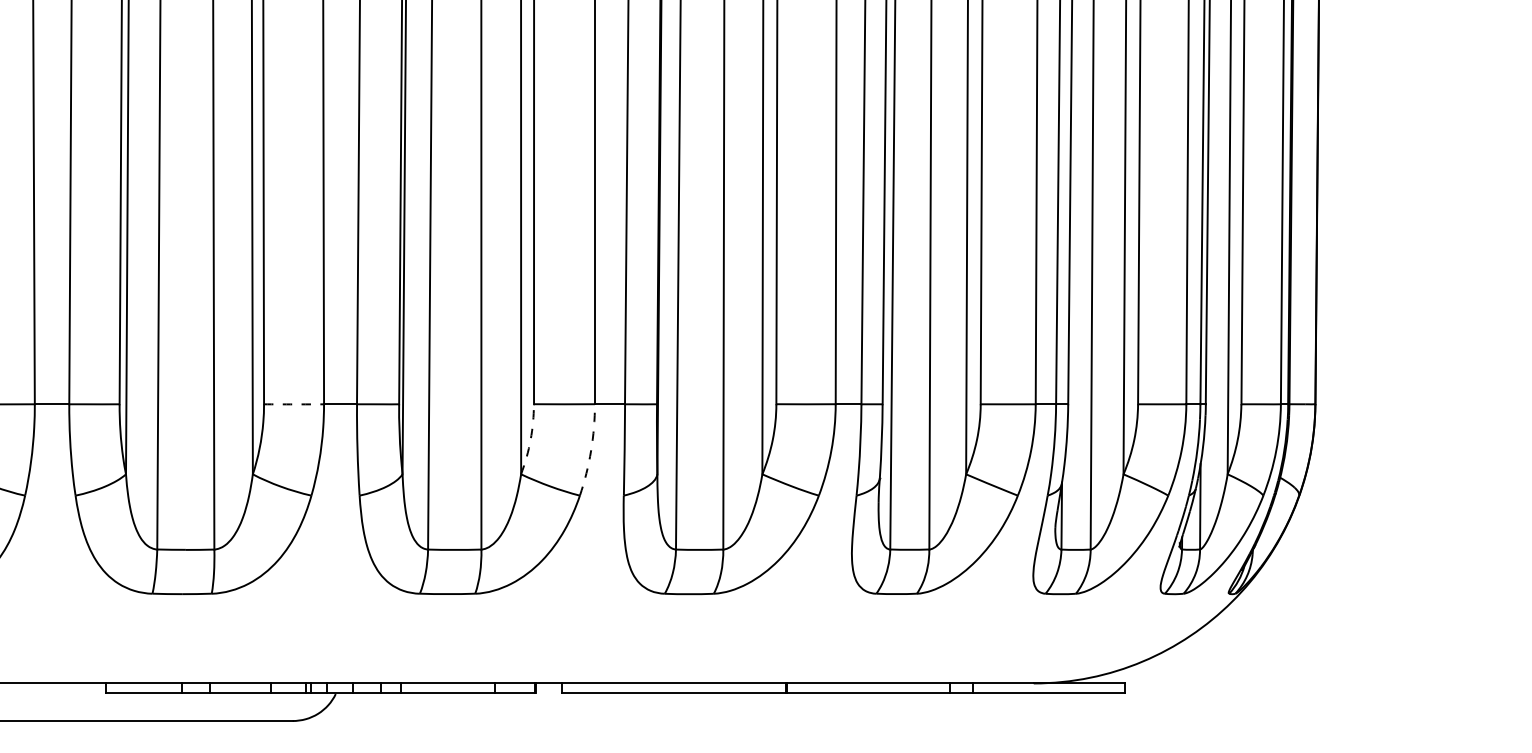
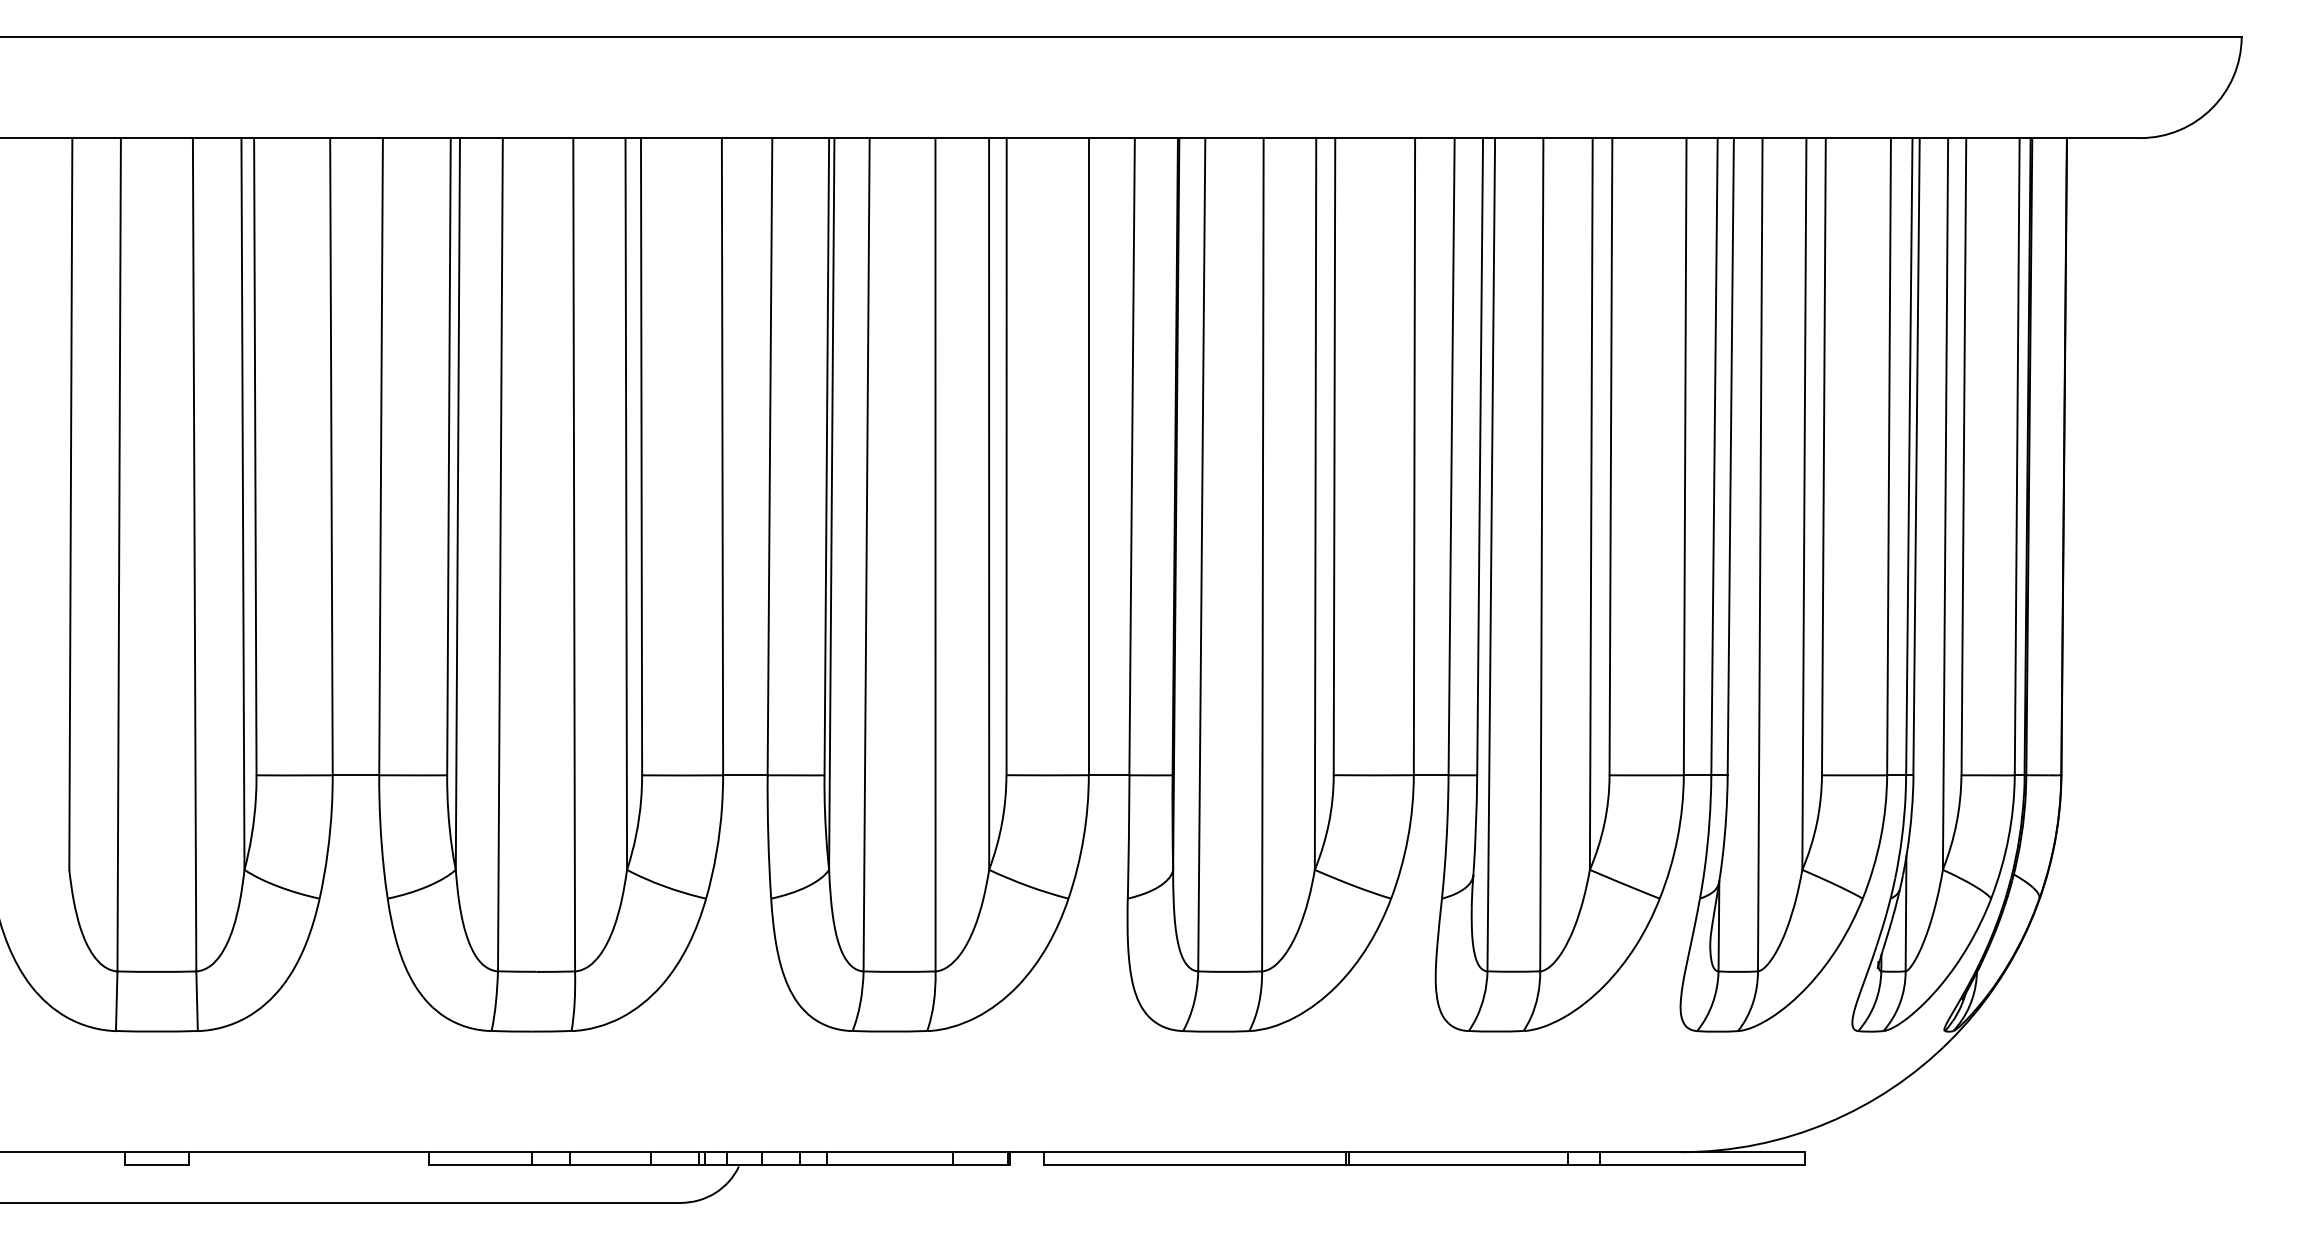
arc: (293, 404) -> (682, 775), dashed -> solid
arc: (531, 439) -> (1002, 823), dashed -> solid
arc: (591, 450) -> (1083, 837), dashed -> solid

